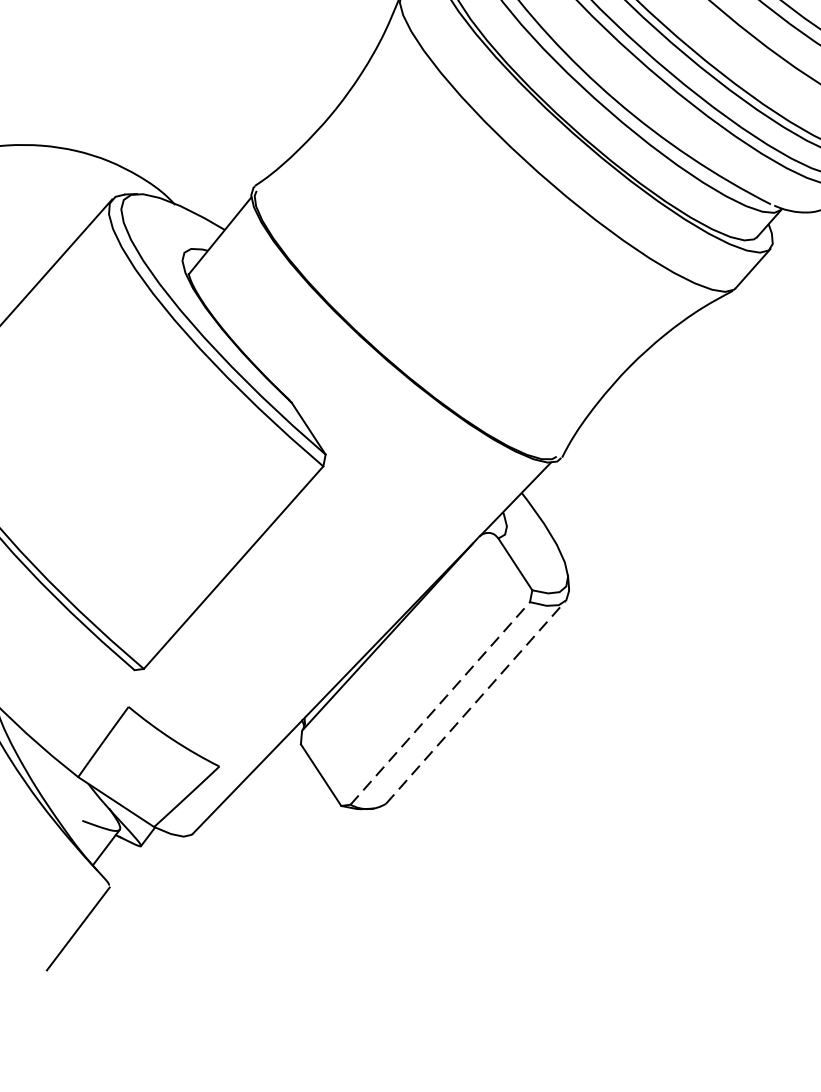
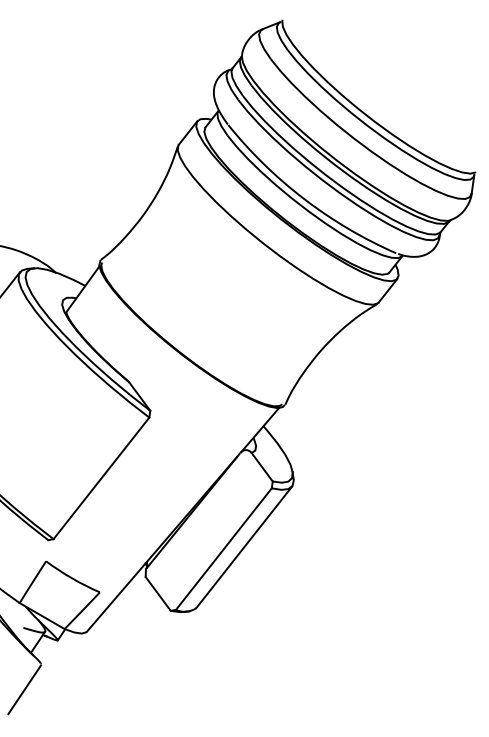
line: (476, 700) -> (244, 546), dashed -> solid
line: (441, 702) -> (224, 548), dashed -> solid

